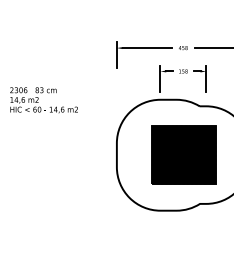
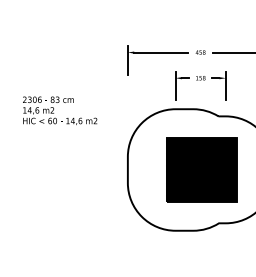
text: (44, 100) -> (60, 110), moved

